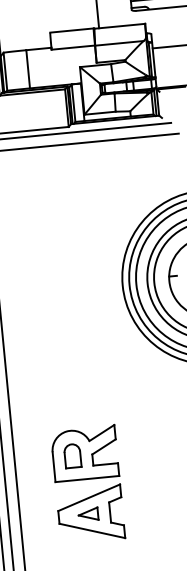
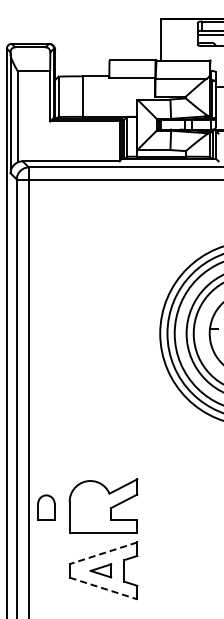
part: (72, 455) -> (46, 507), moved
line: (89, 497) -> (103, 553), solid -> dashed
line: (92, 530) -> (103, 588), solid -> dashed

